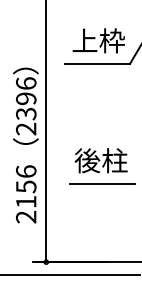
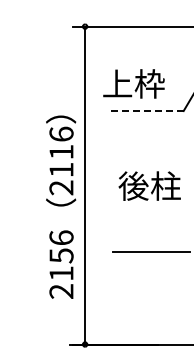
text: (98, 40) -> (133, 83), moved
line: (96, 64) -> (144, 111), solid -> dashed
text: (26, 106) -> (61, 161), 2396 -> 2116
text: (100, 160) -> (149, 185), moved

